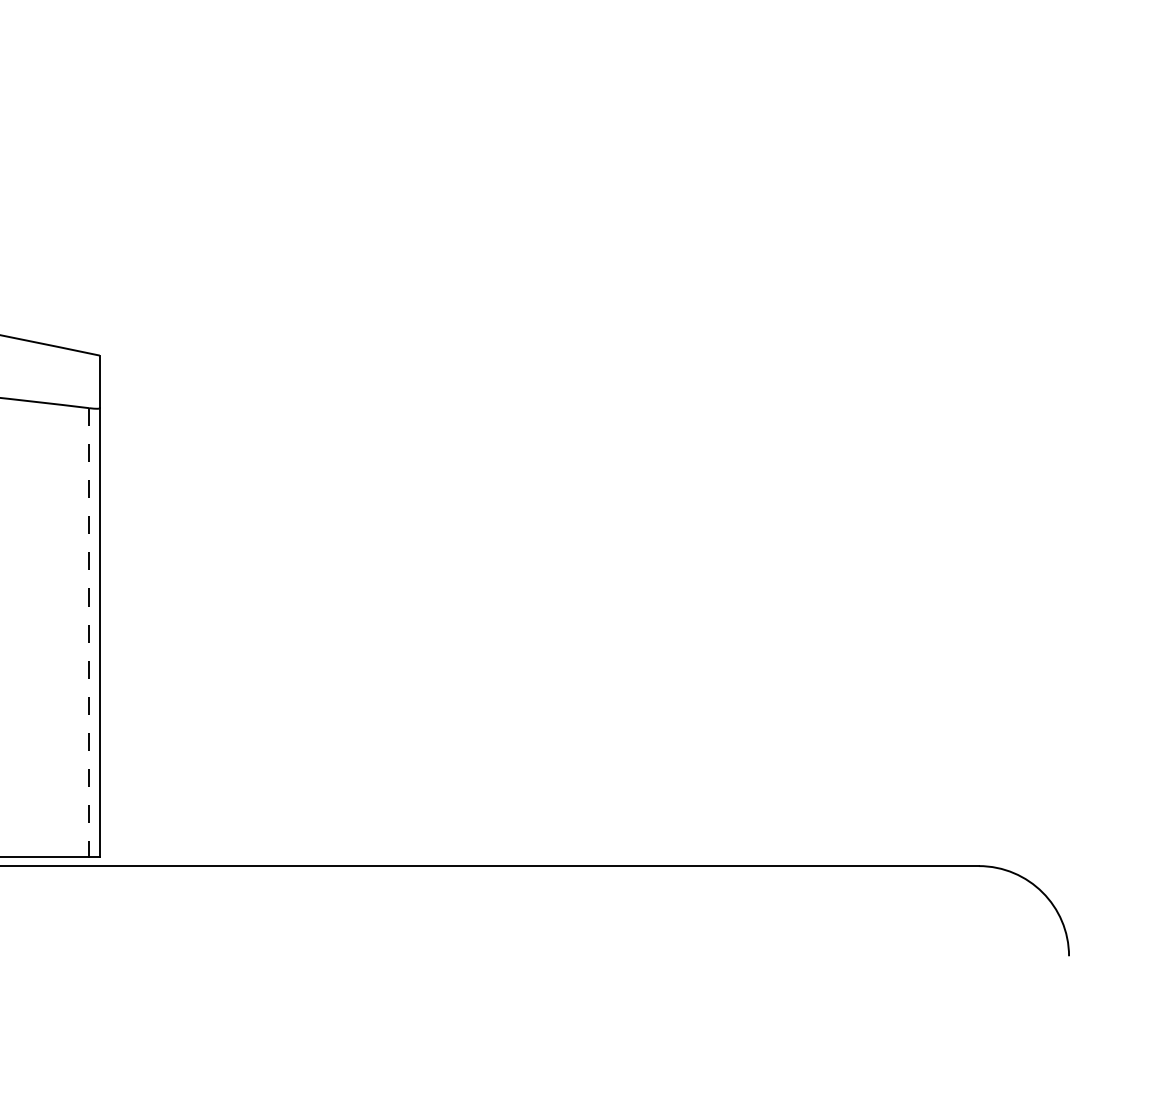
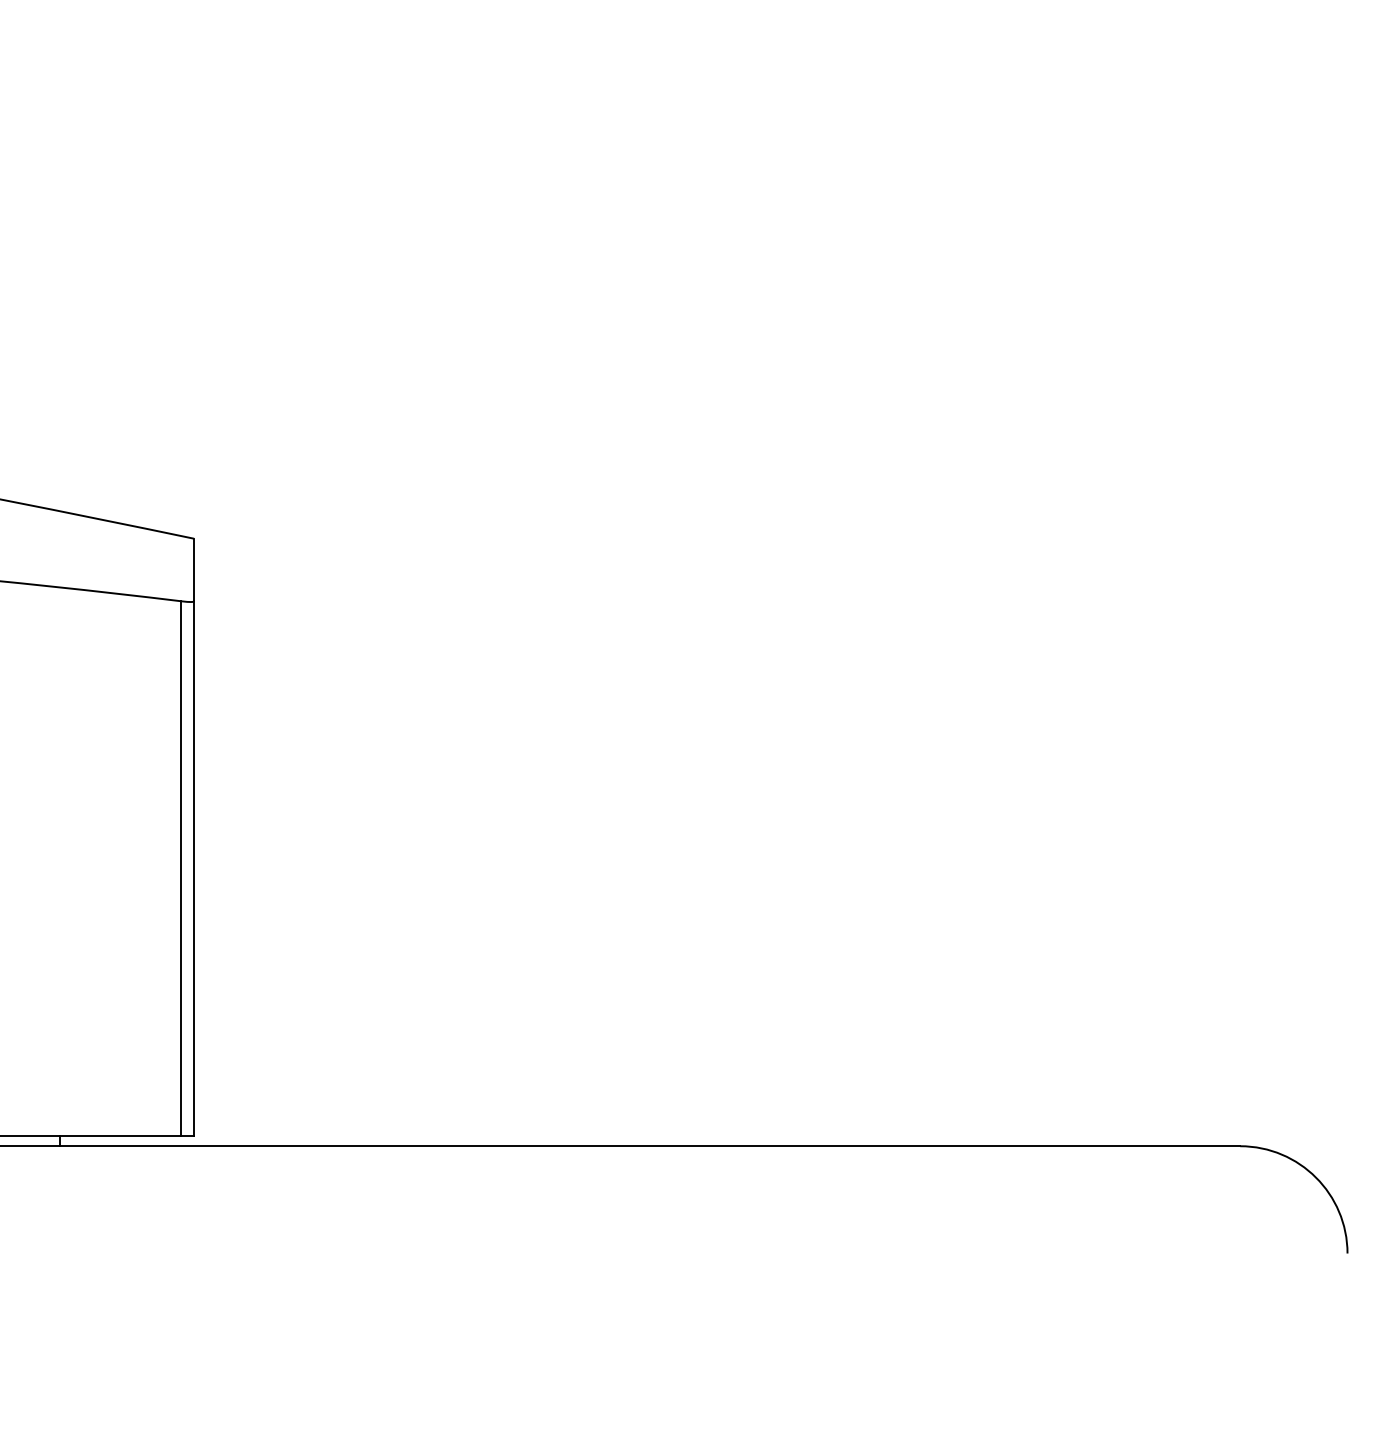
line: (89, 632) -> (181, 868), dashed -> solid

